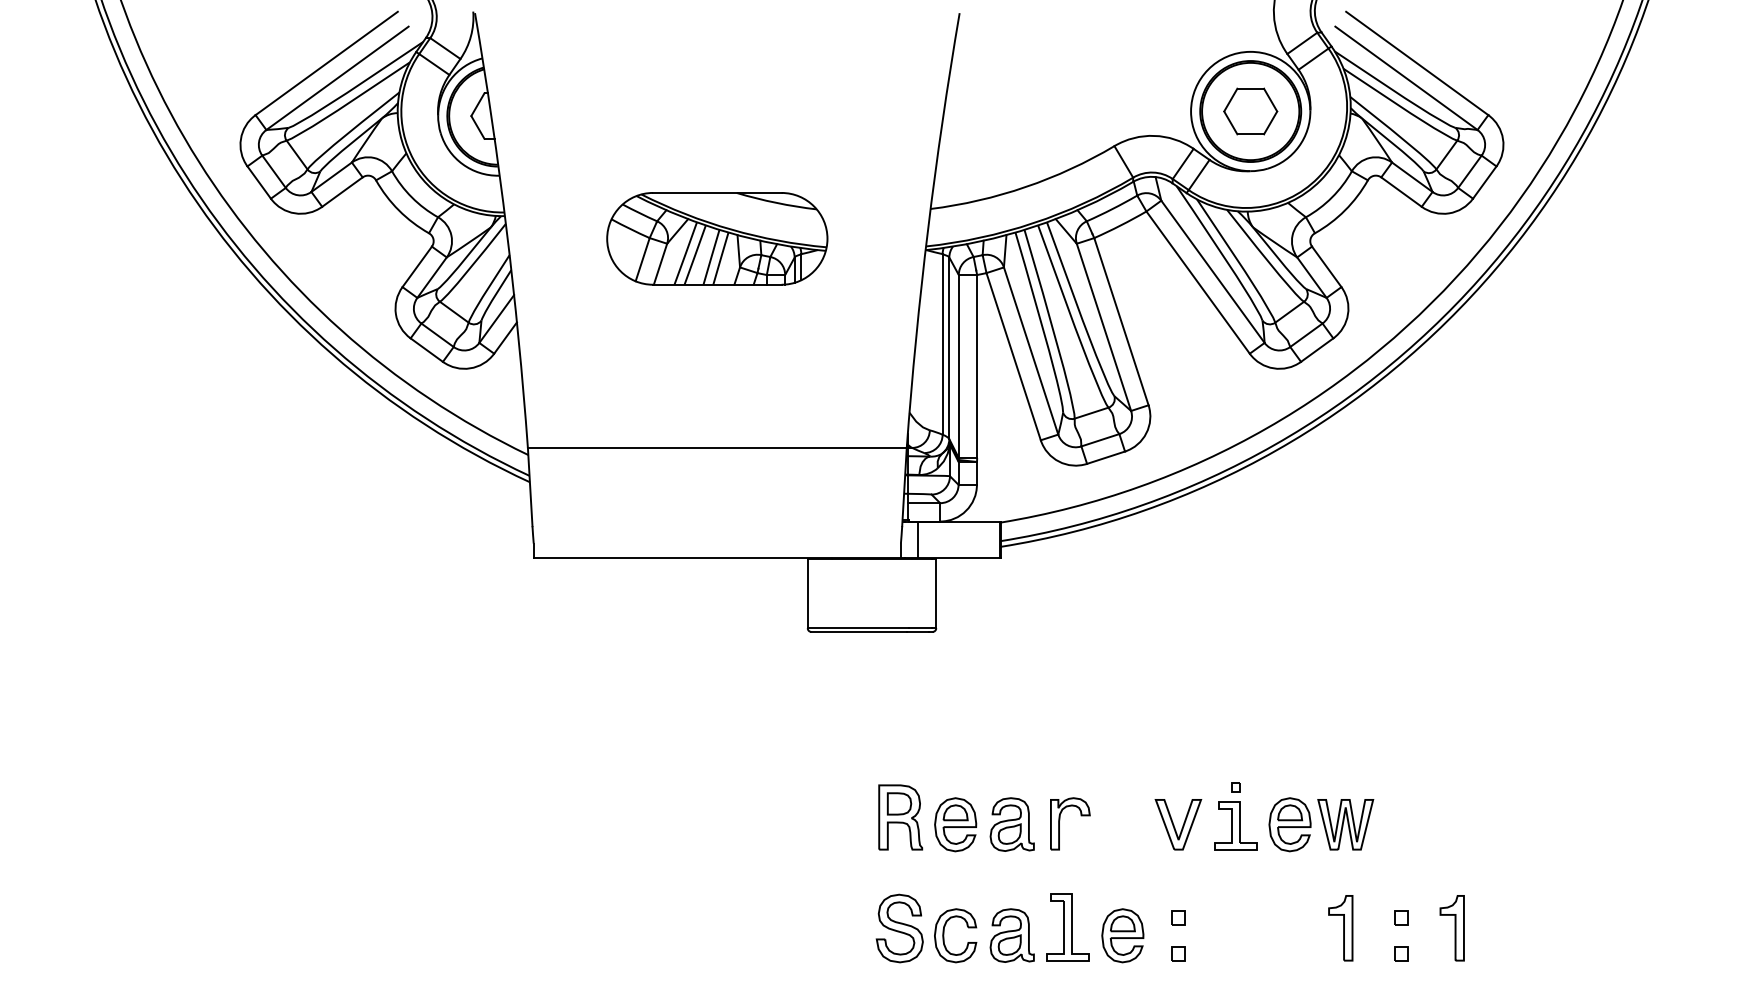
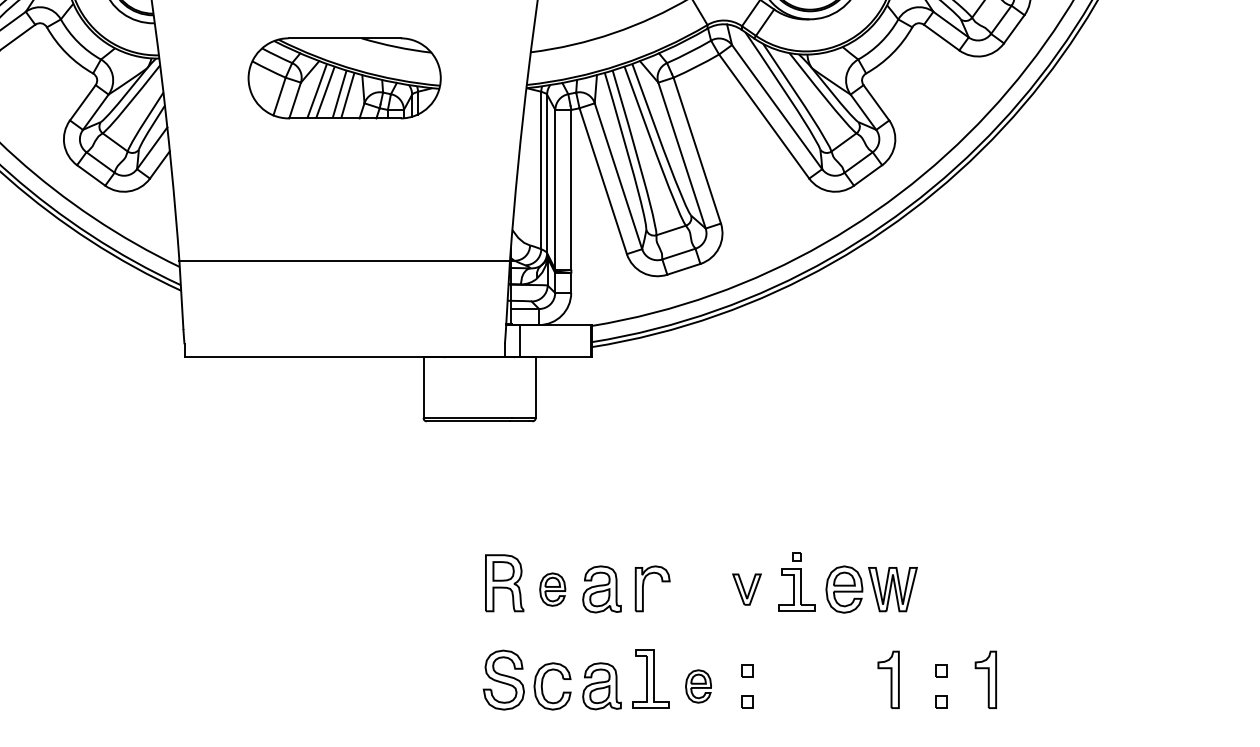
part: (955, 824) -> (552, 589), size x0.7
part: (1178, 824) -> (747, 589), size x0.7
part: (1122, 935) -> (698, 686), size x0.7

